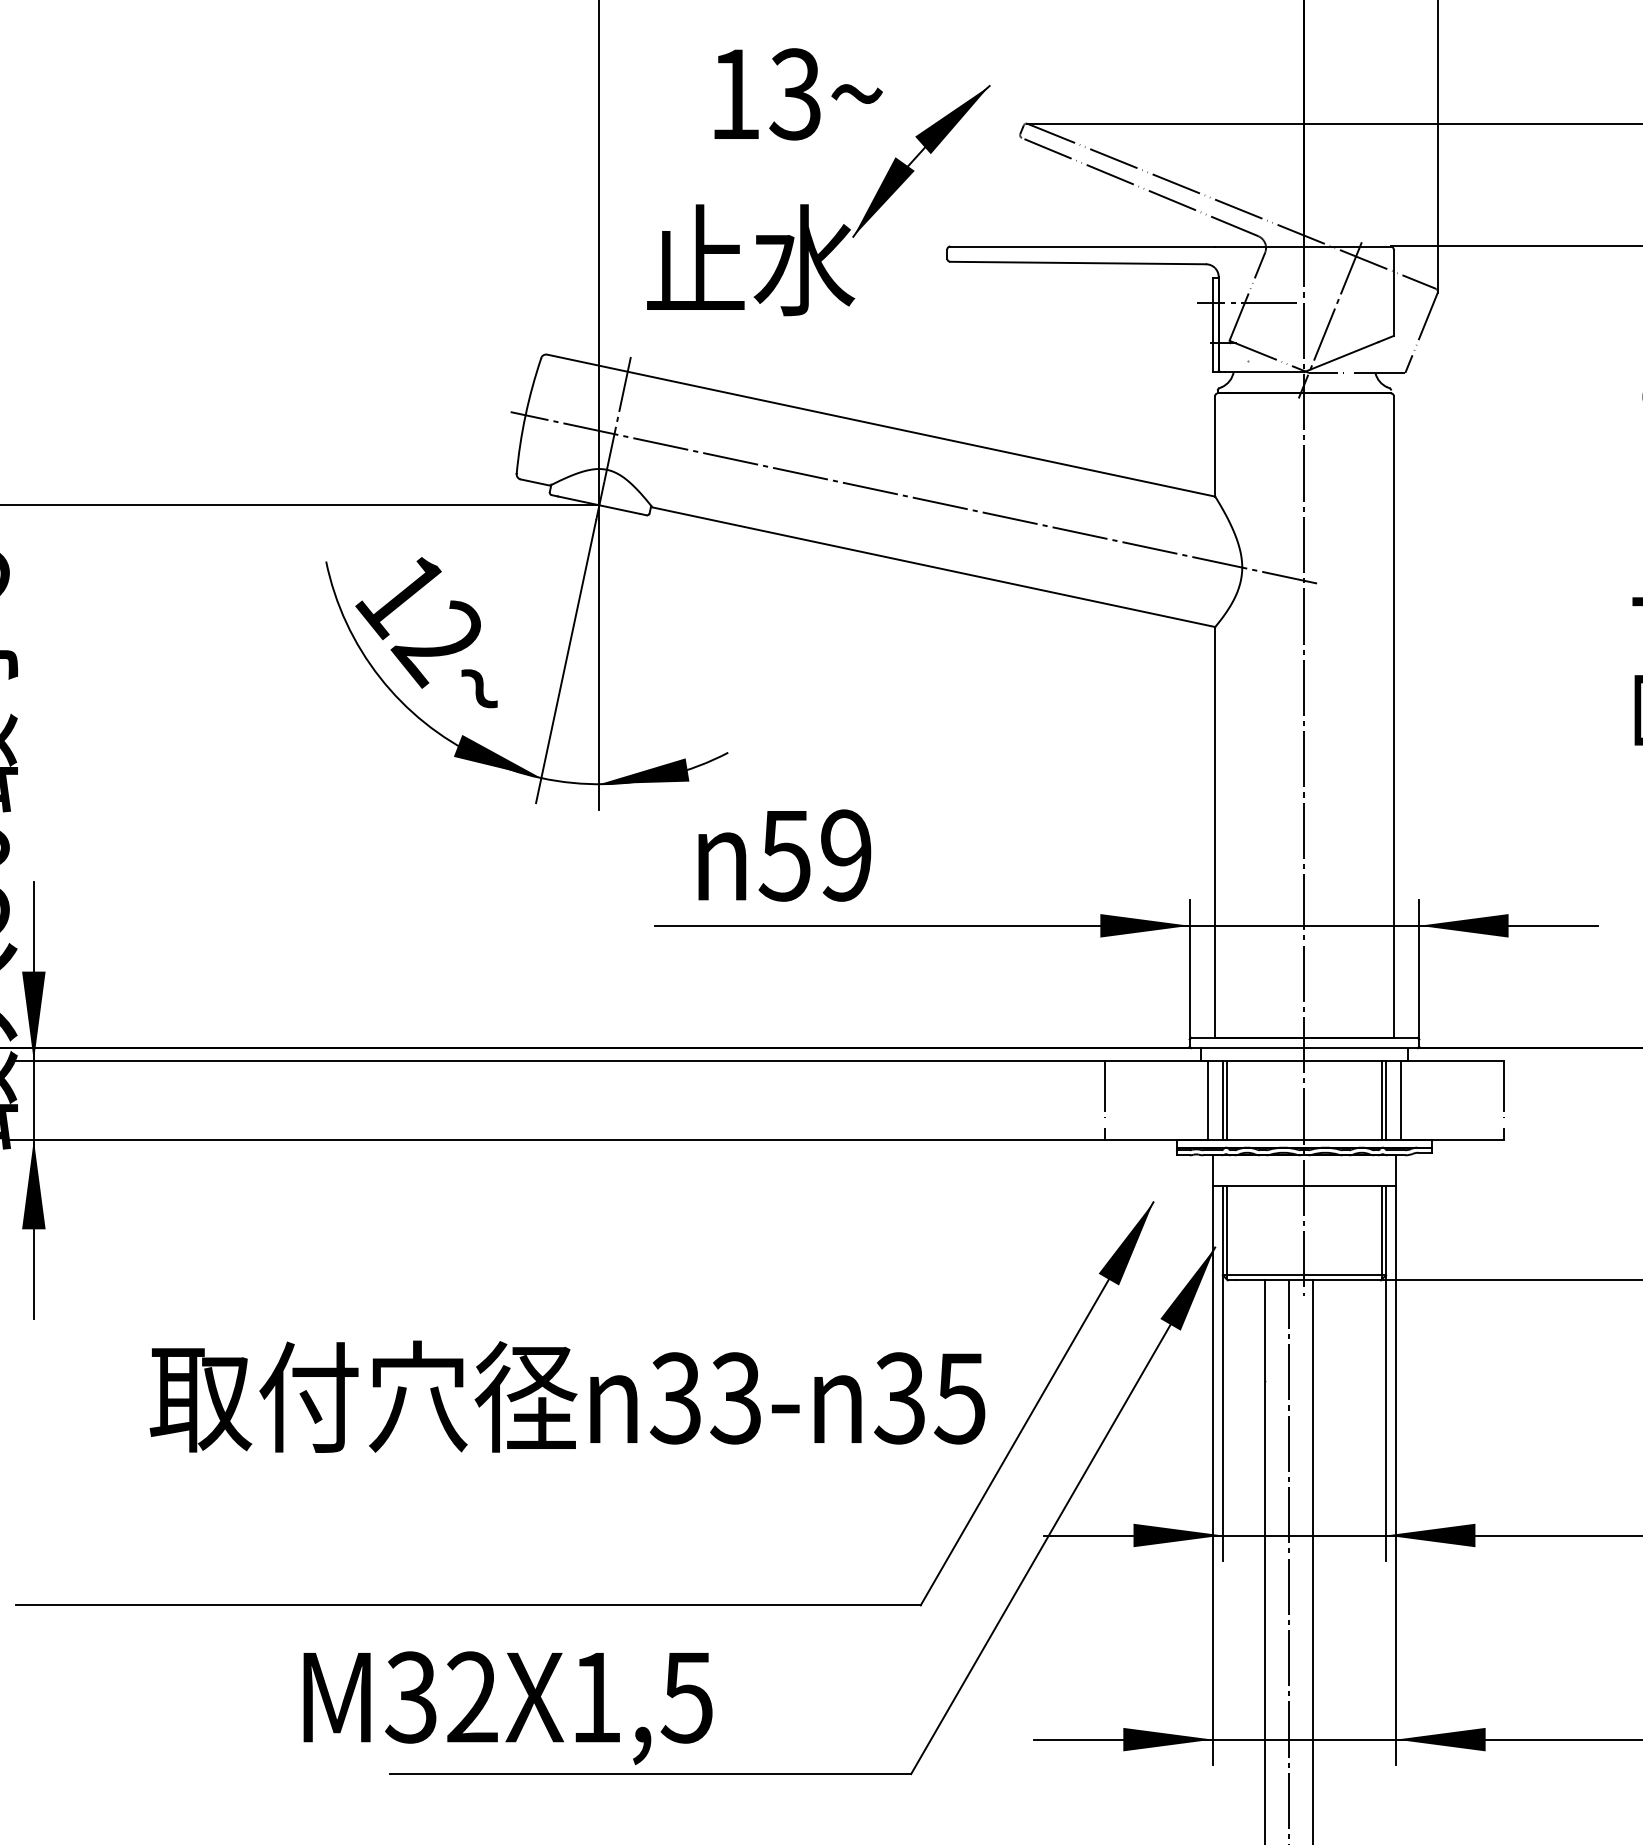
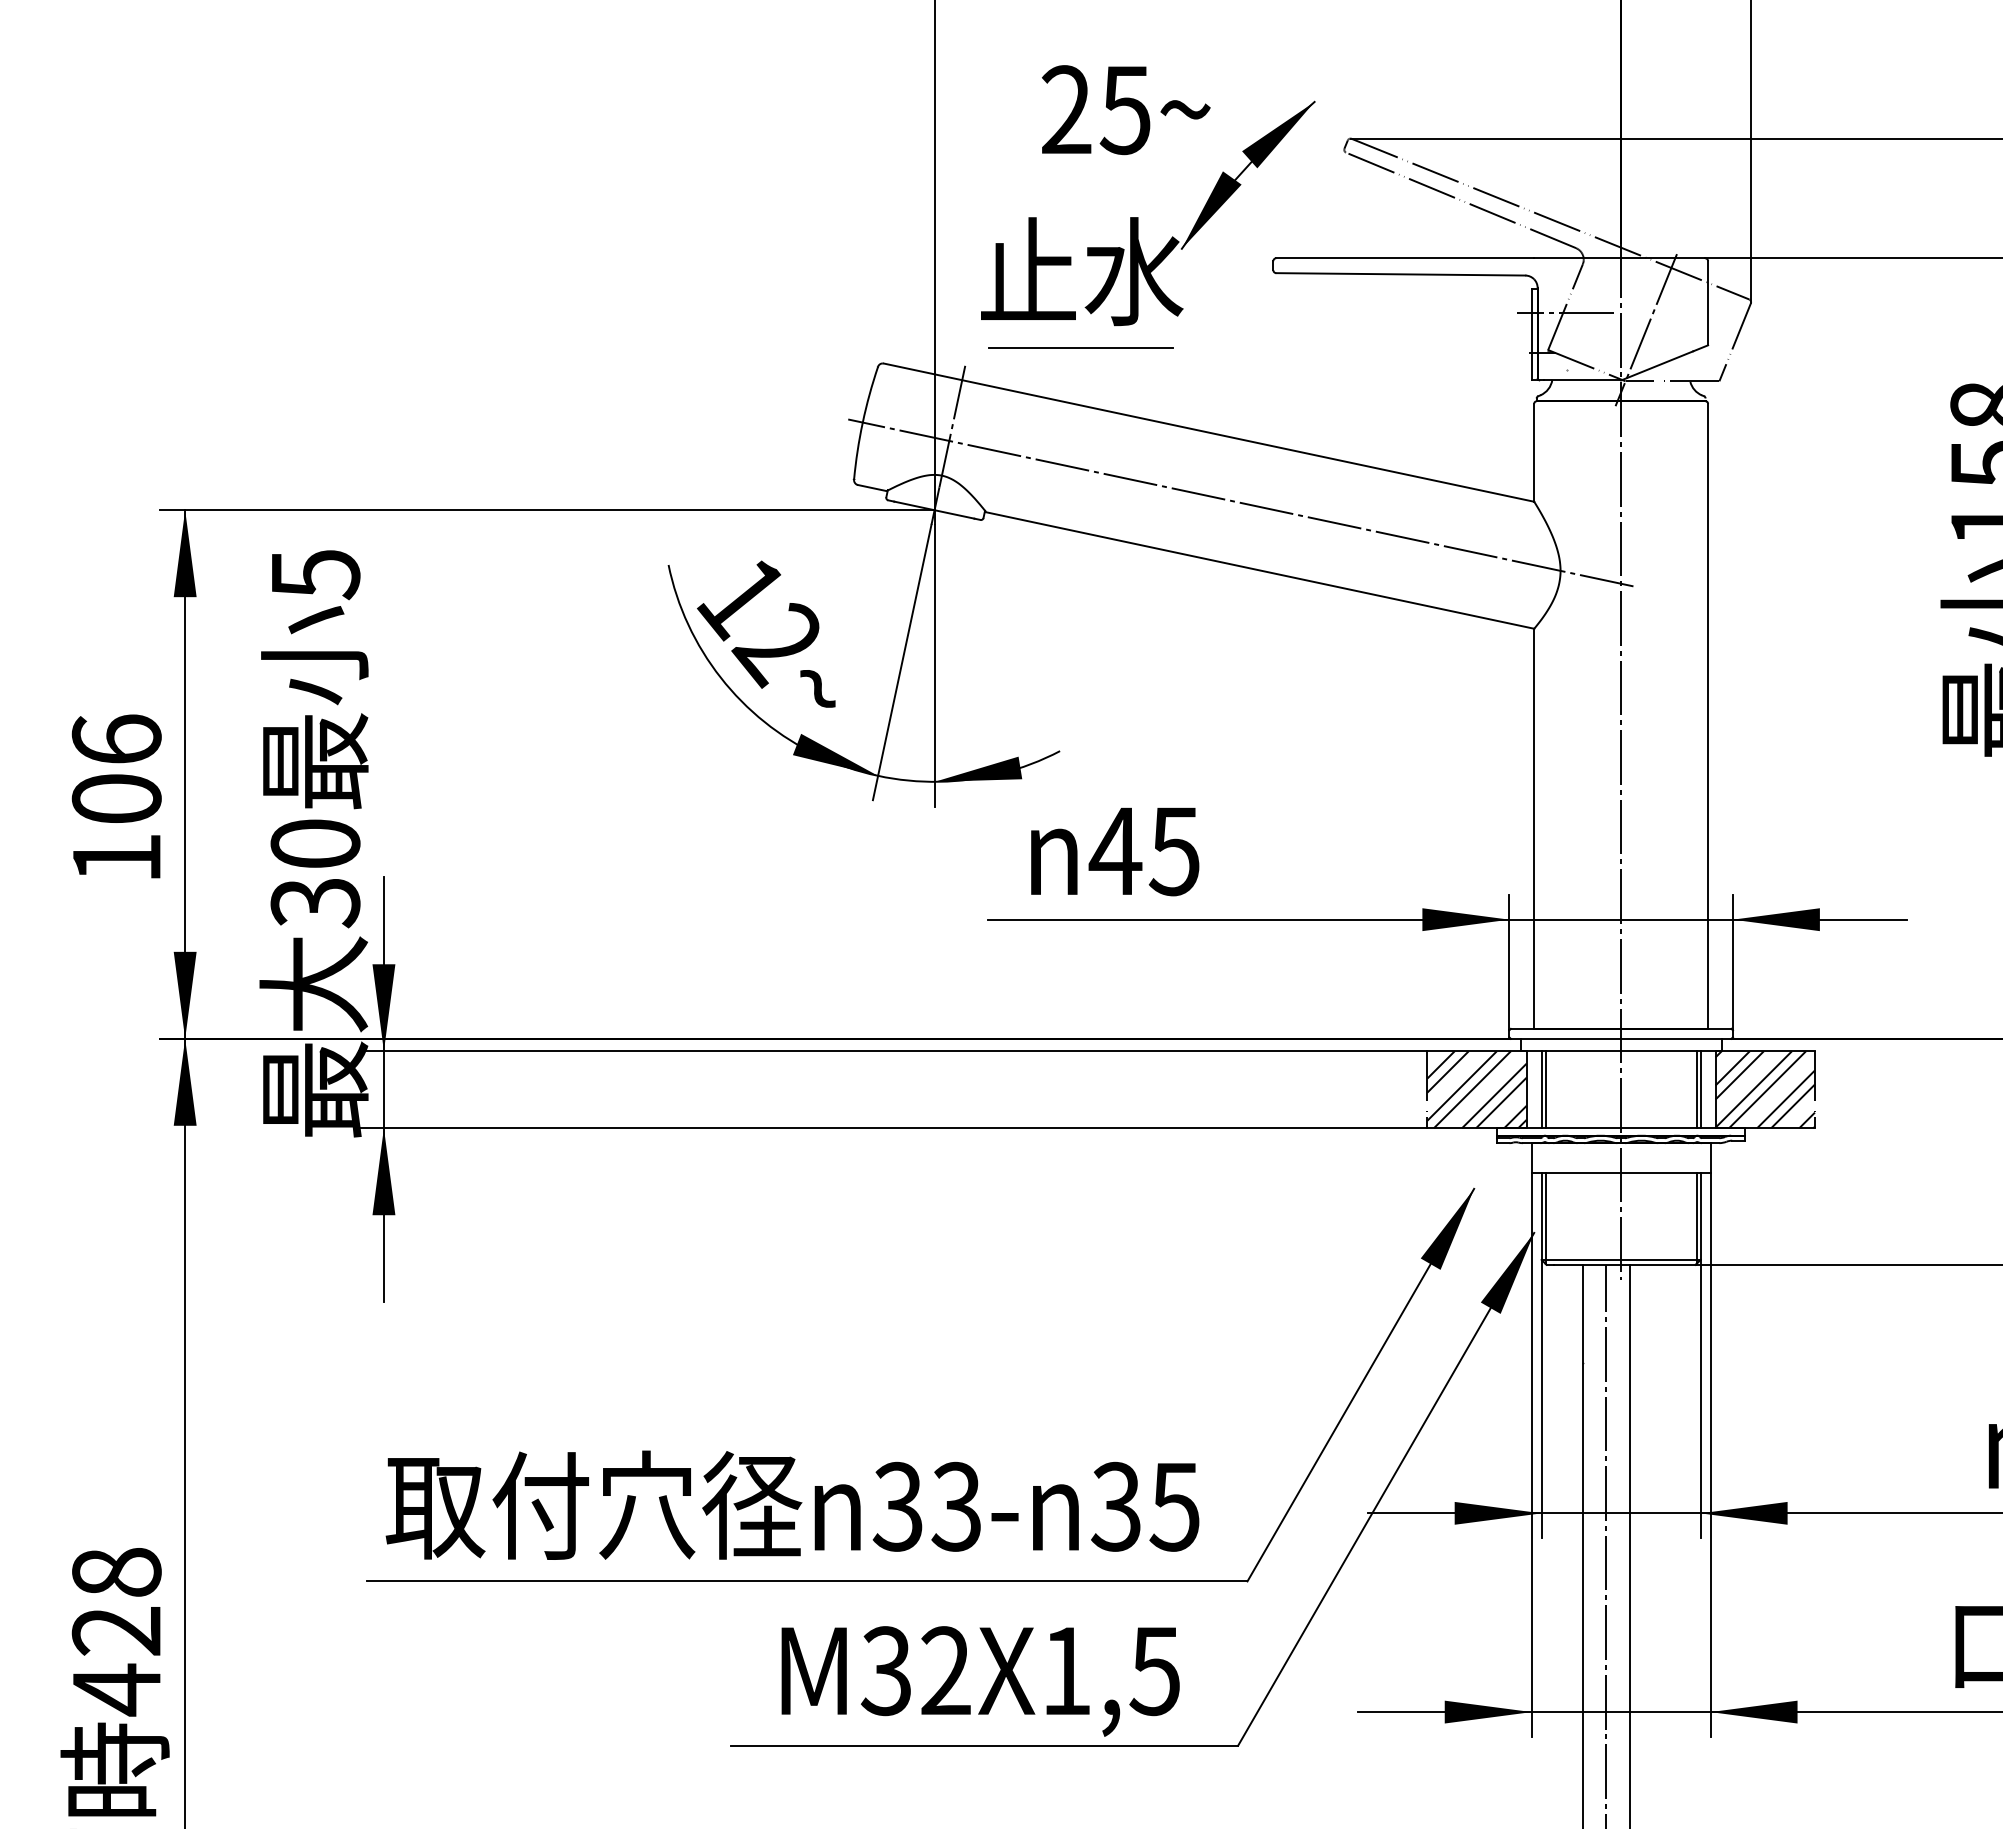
text: (764, 93) -> (1095, 109), 13 -> 25
line: (749, 338) -> (1080, 347), added
text: (813, 855) -> (1143, 851), 59 -> 45
hatch: (1155, 1100) -> (1476, 1089), added
hatch: (1451, 1100) -> (1764, 1089), added
text: (567, 1395) -> (792, 1504), moved
text: (507, 1708) -> (980, 1681), moved

